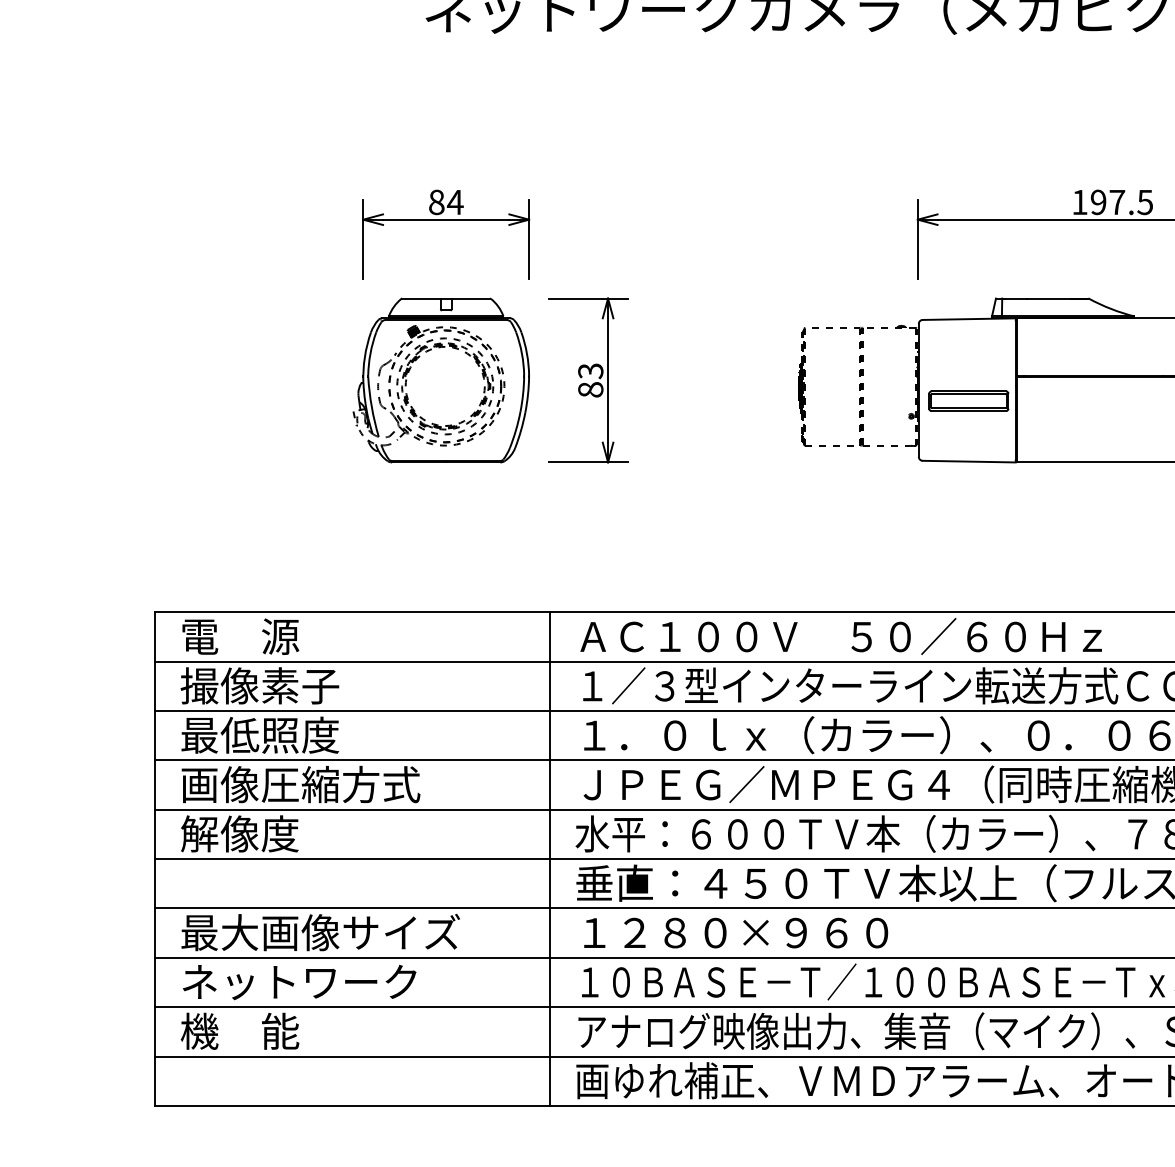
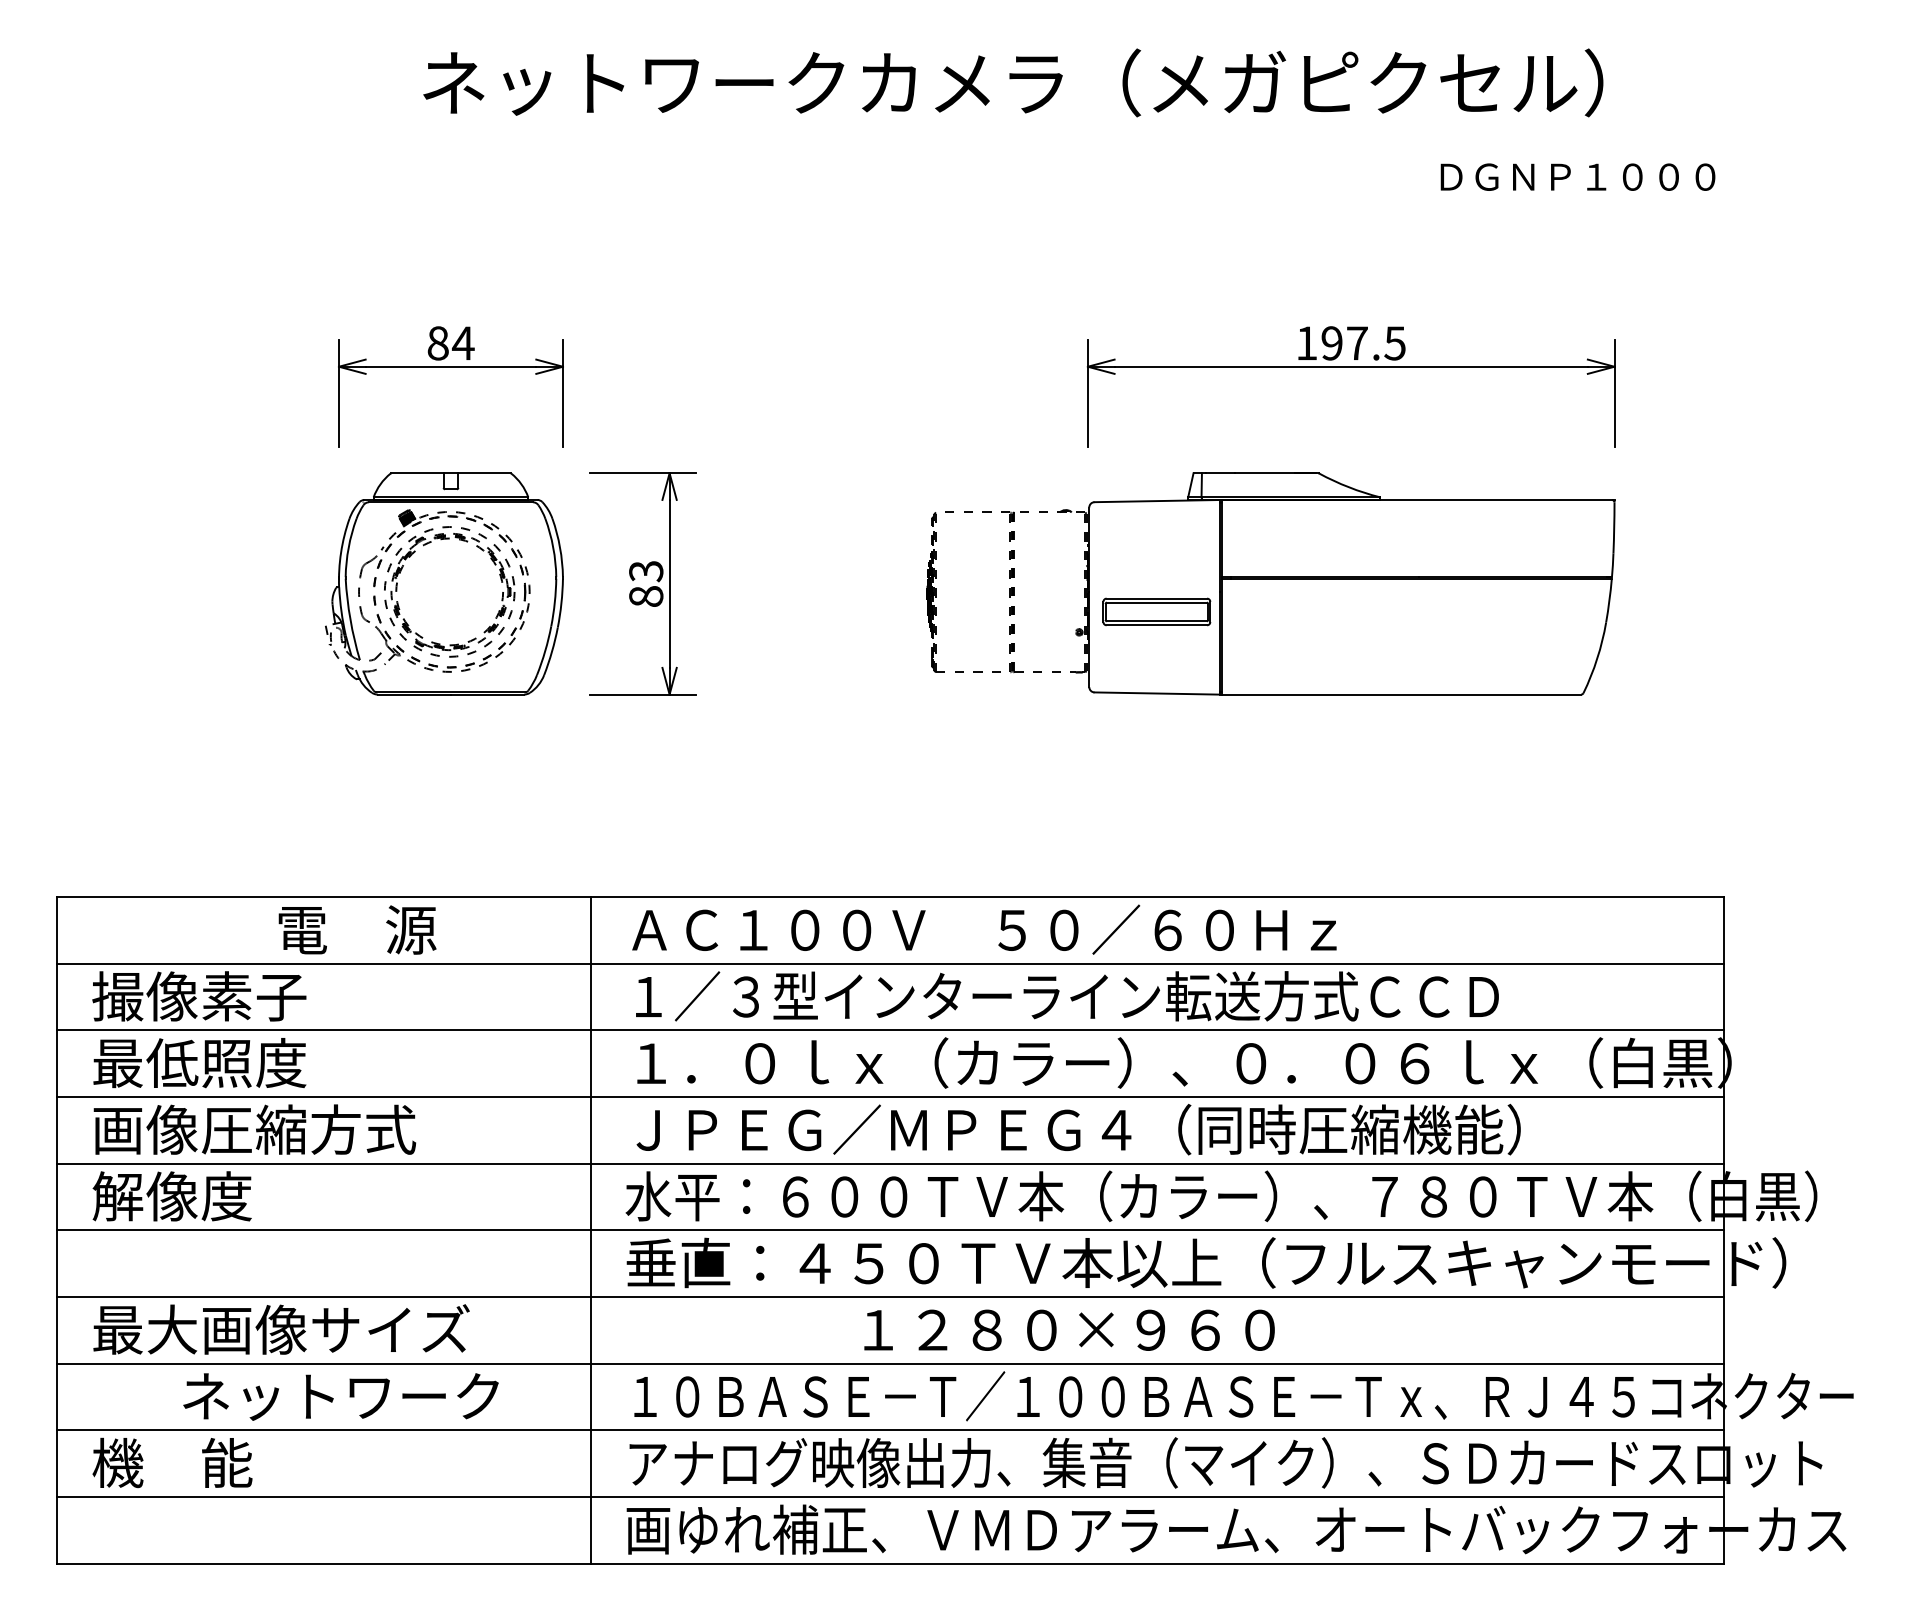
text: (240, 636) -> (357, 929), moved
text: (736, 932) -> (1069, 1329), moved
text: (299, 982) -> (340, 1396), moved

